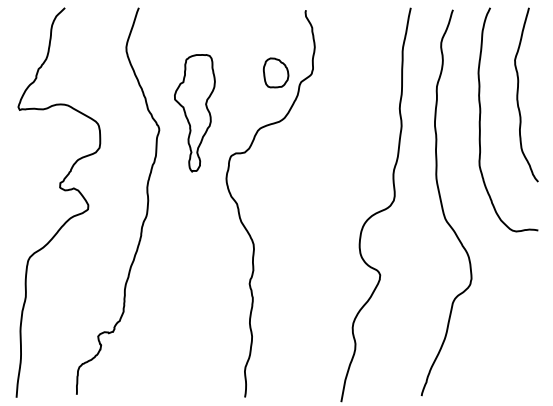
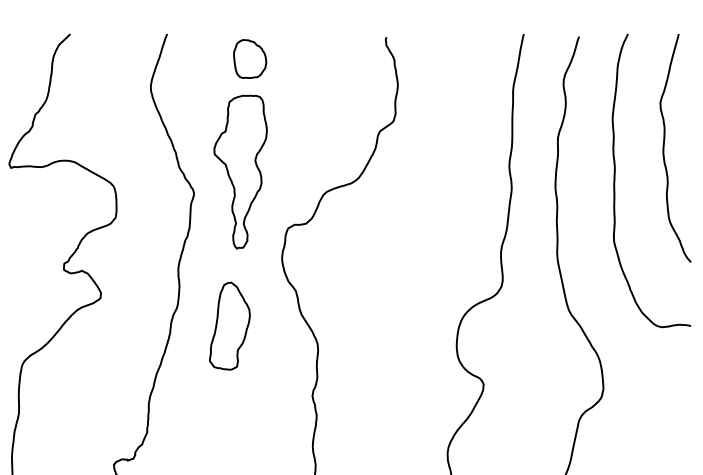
part: (275, 72) -> (249, 58), moved
part: (186, 230) -> (229, 325), added

